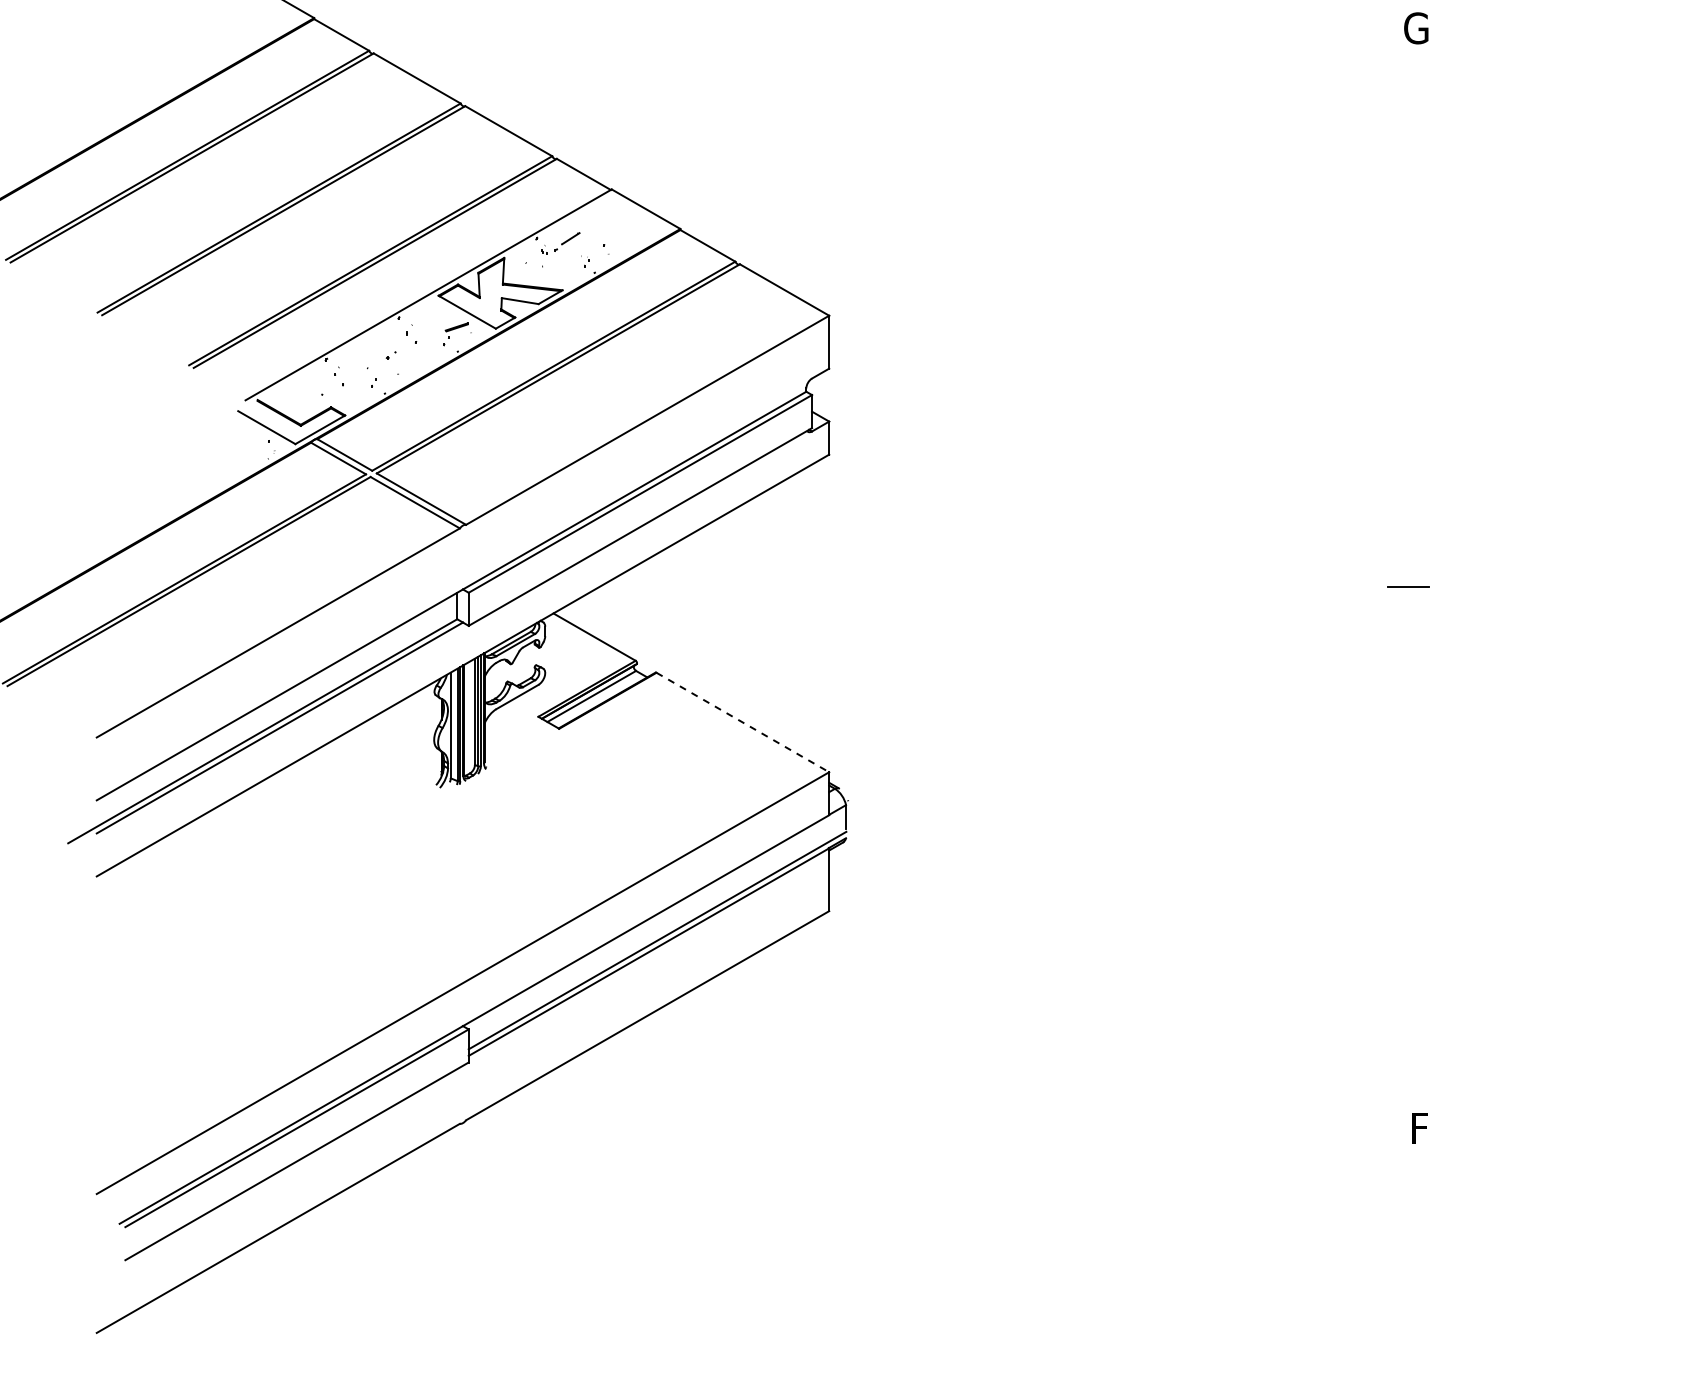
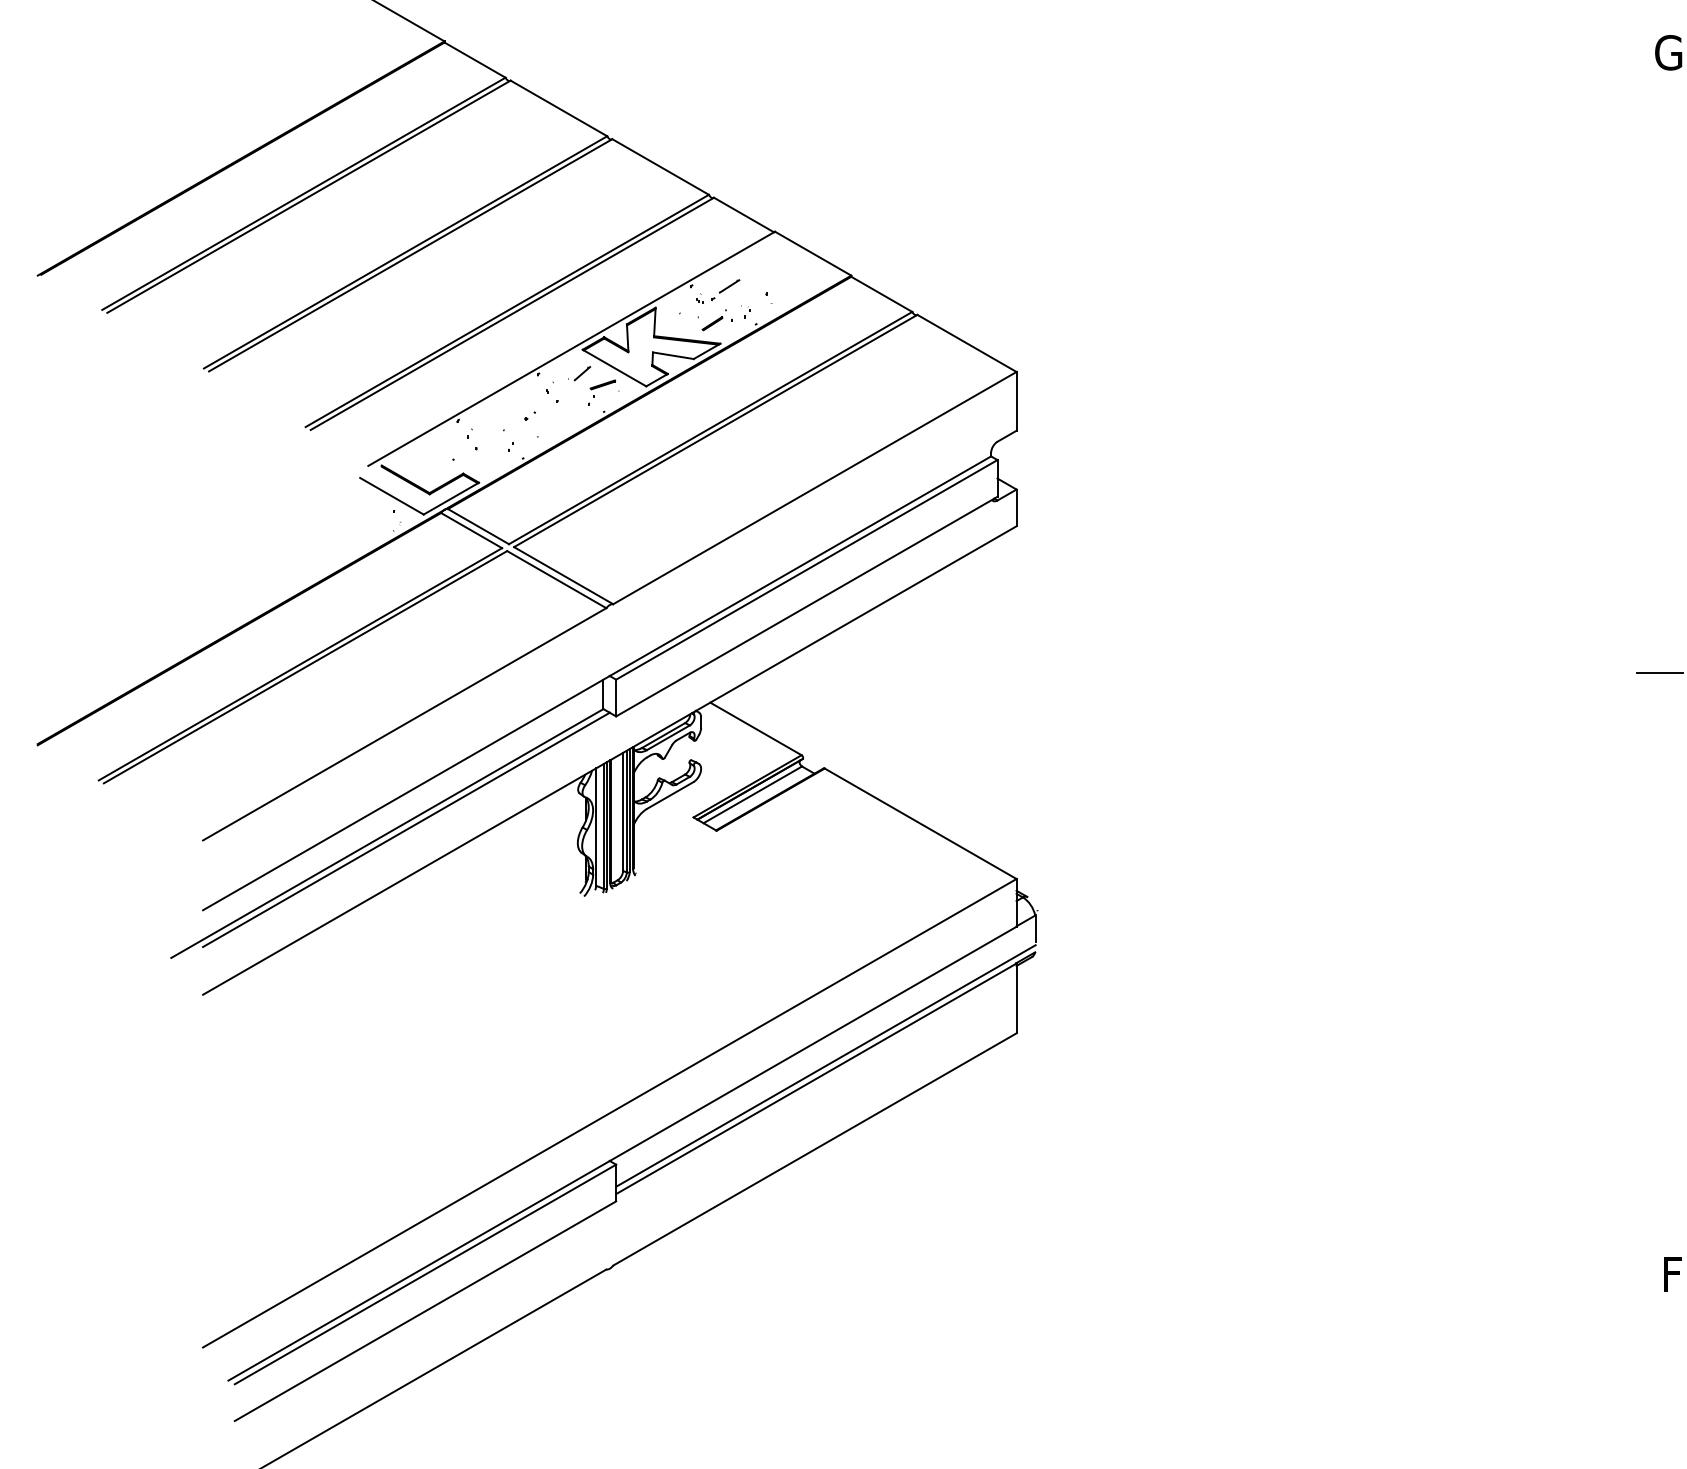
part: (559, 269) -> (716, 320), added
part: (435, 317) -> (579, 373), added
line: (742, 722) -> (920, 823), dashed -> solid

